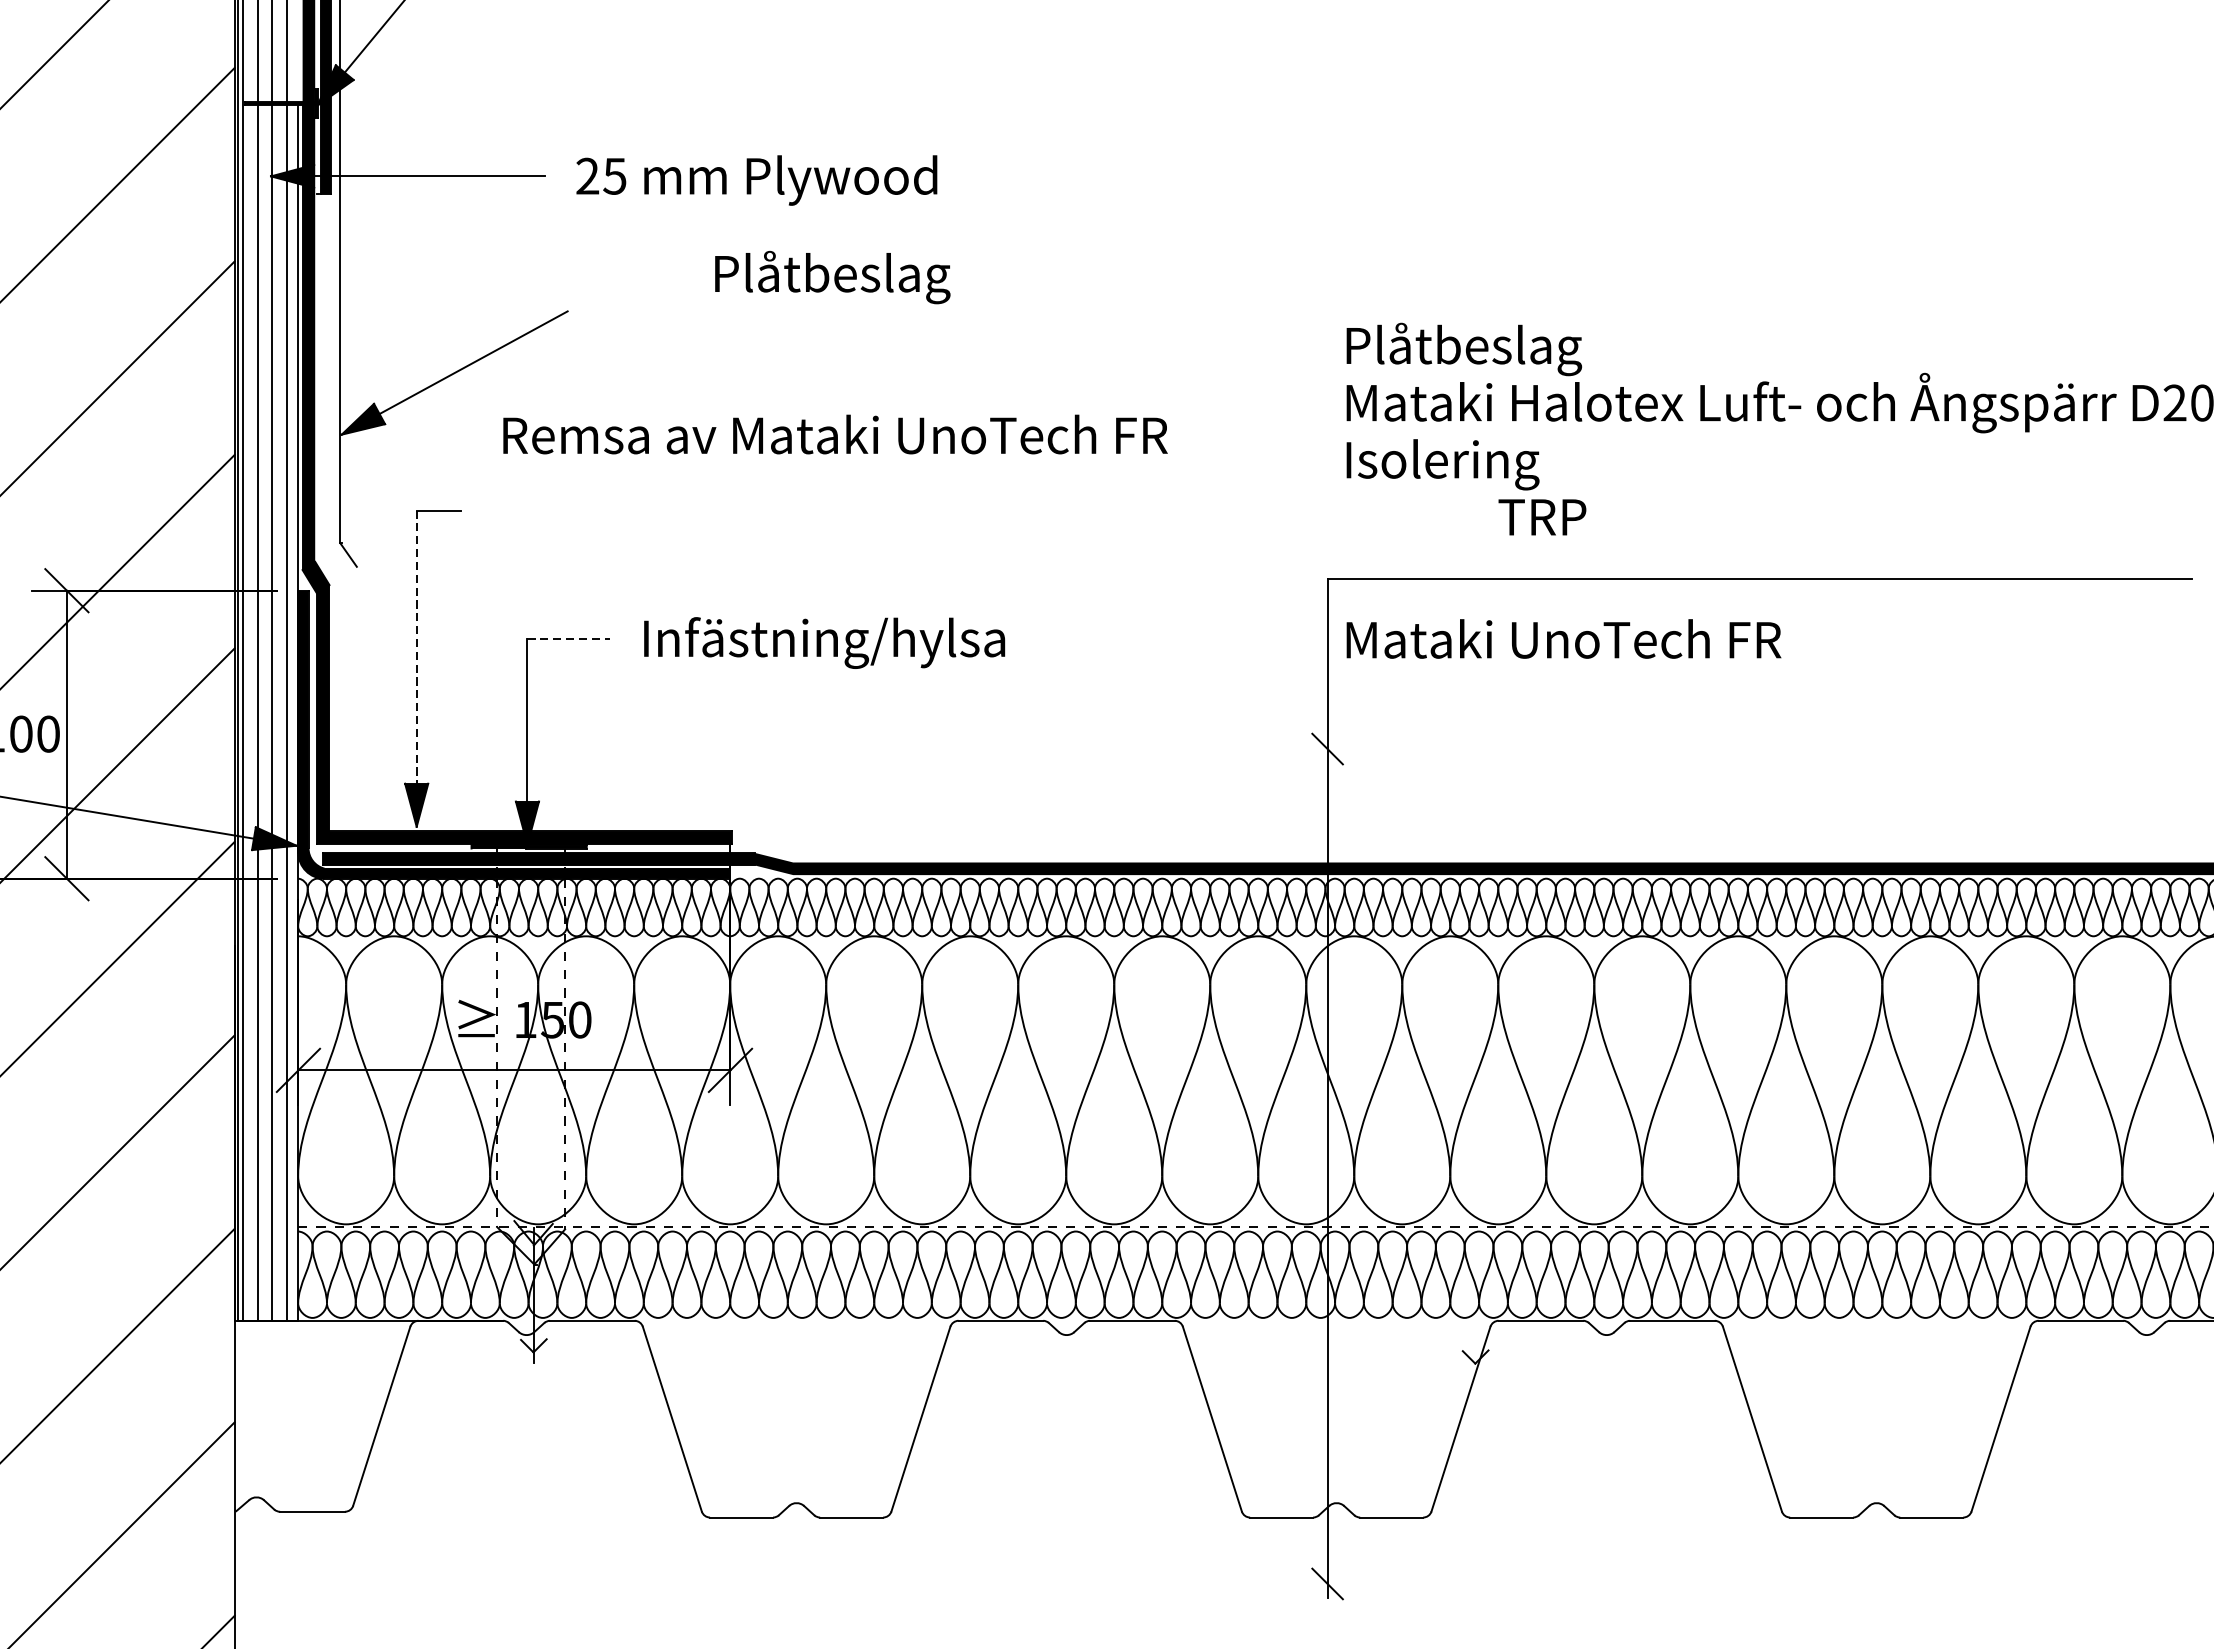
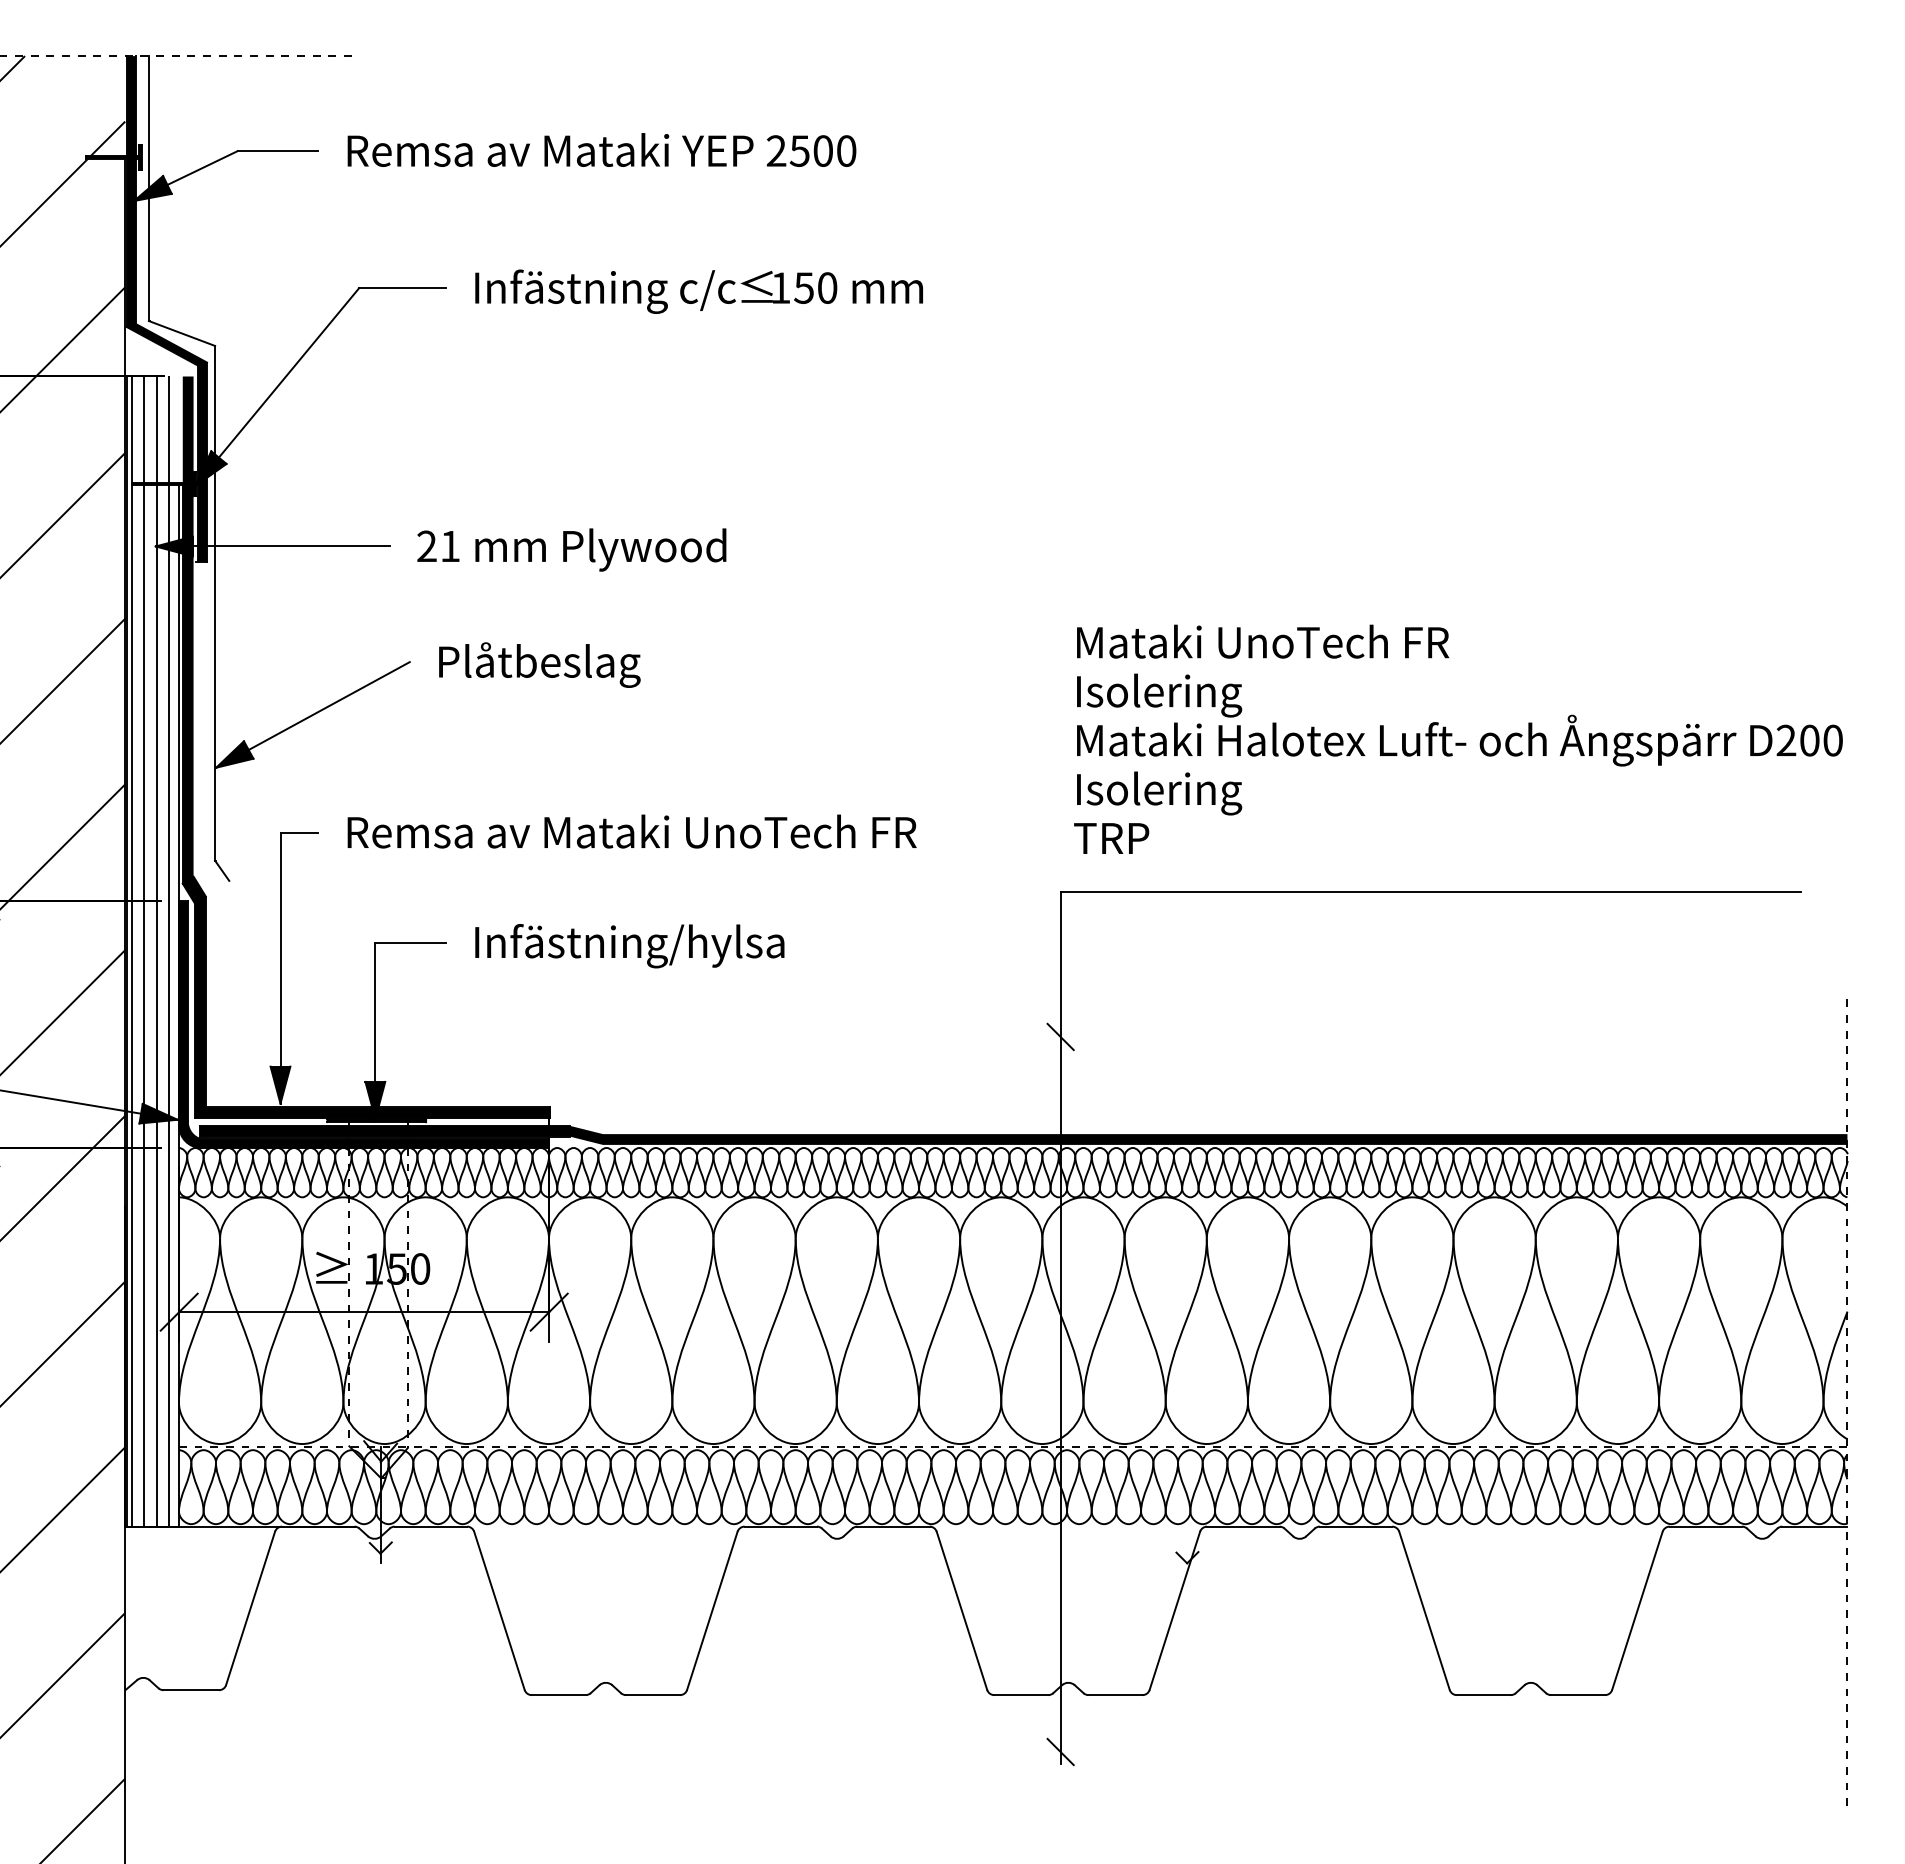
text: (614, 176) -> (449, 546), 25 -> 21
text: (832, 276) -> (539, 664), moved
text: (1466, 349) -> (1179, 694), Plåtbeslag -> Isolering
text: (834, 434) -> (631, 831), moved
text: (1542, 517) -> (1111, 838), moved
line: (569, 638) -> (411, 942), dashed -> solid
text: (1564, 638) -> (1263, 641), moved
line: (416, 667) -> (280, 967), dashed -> solid

